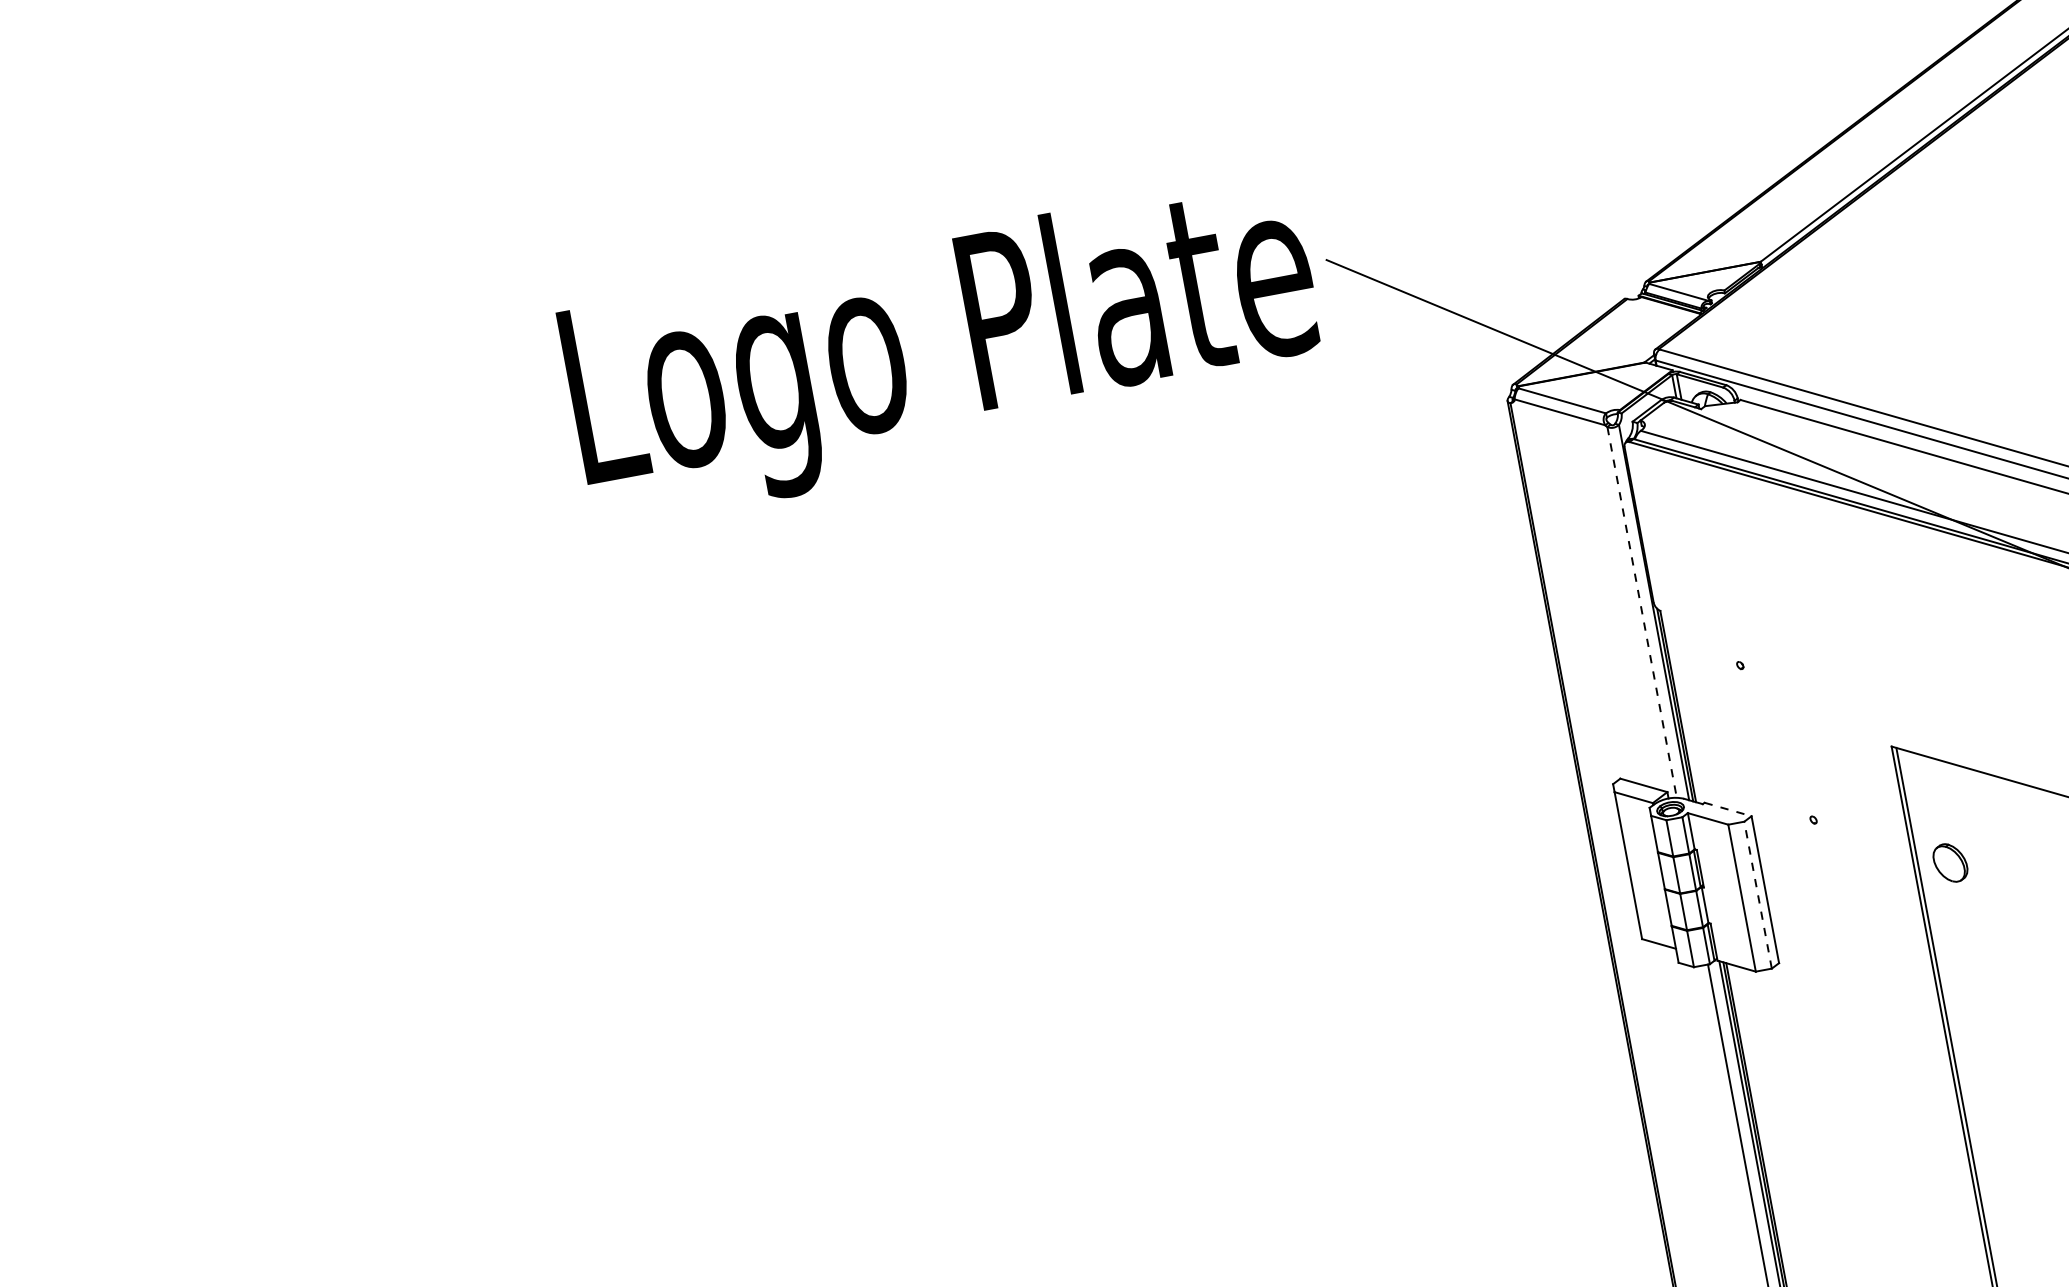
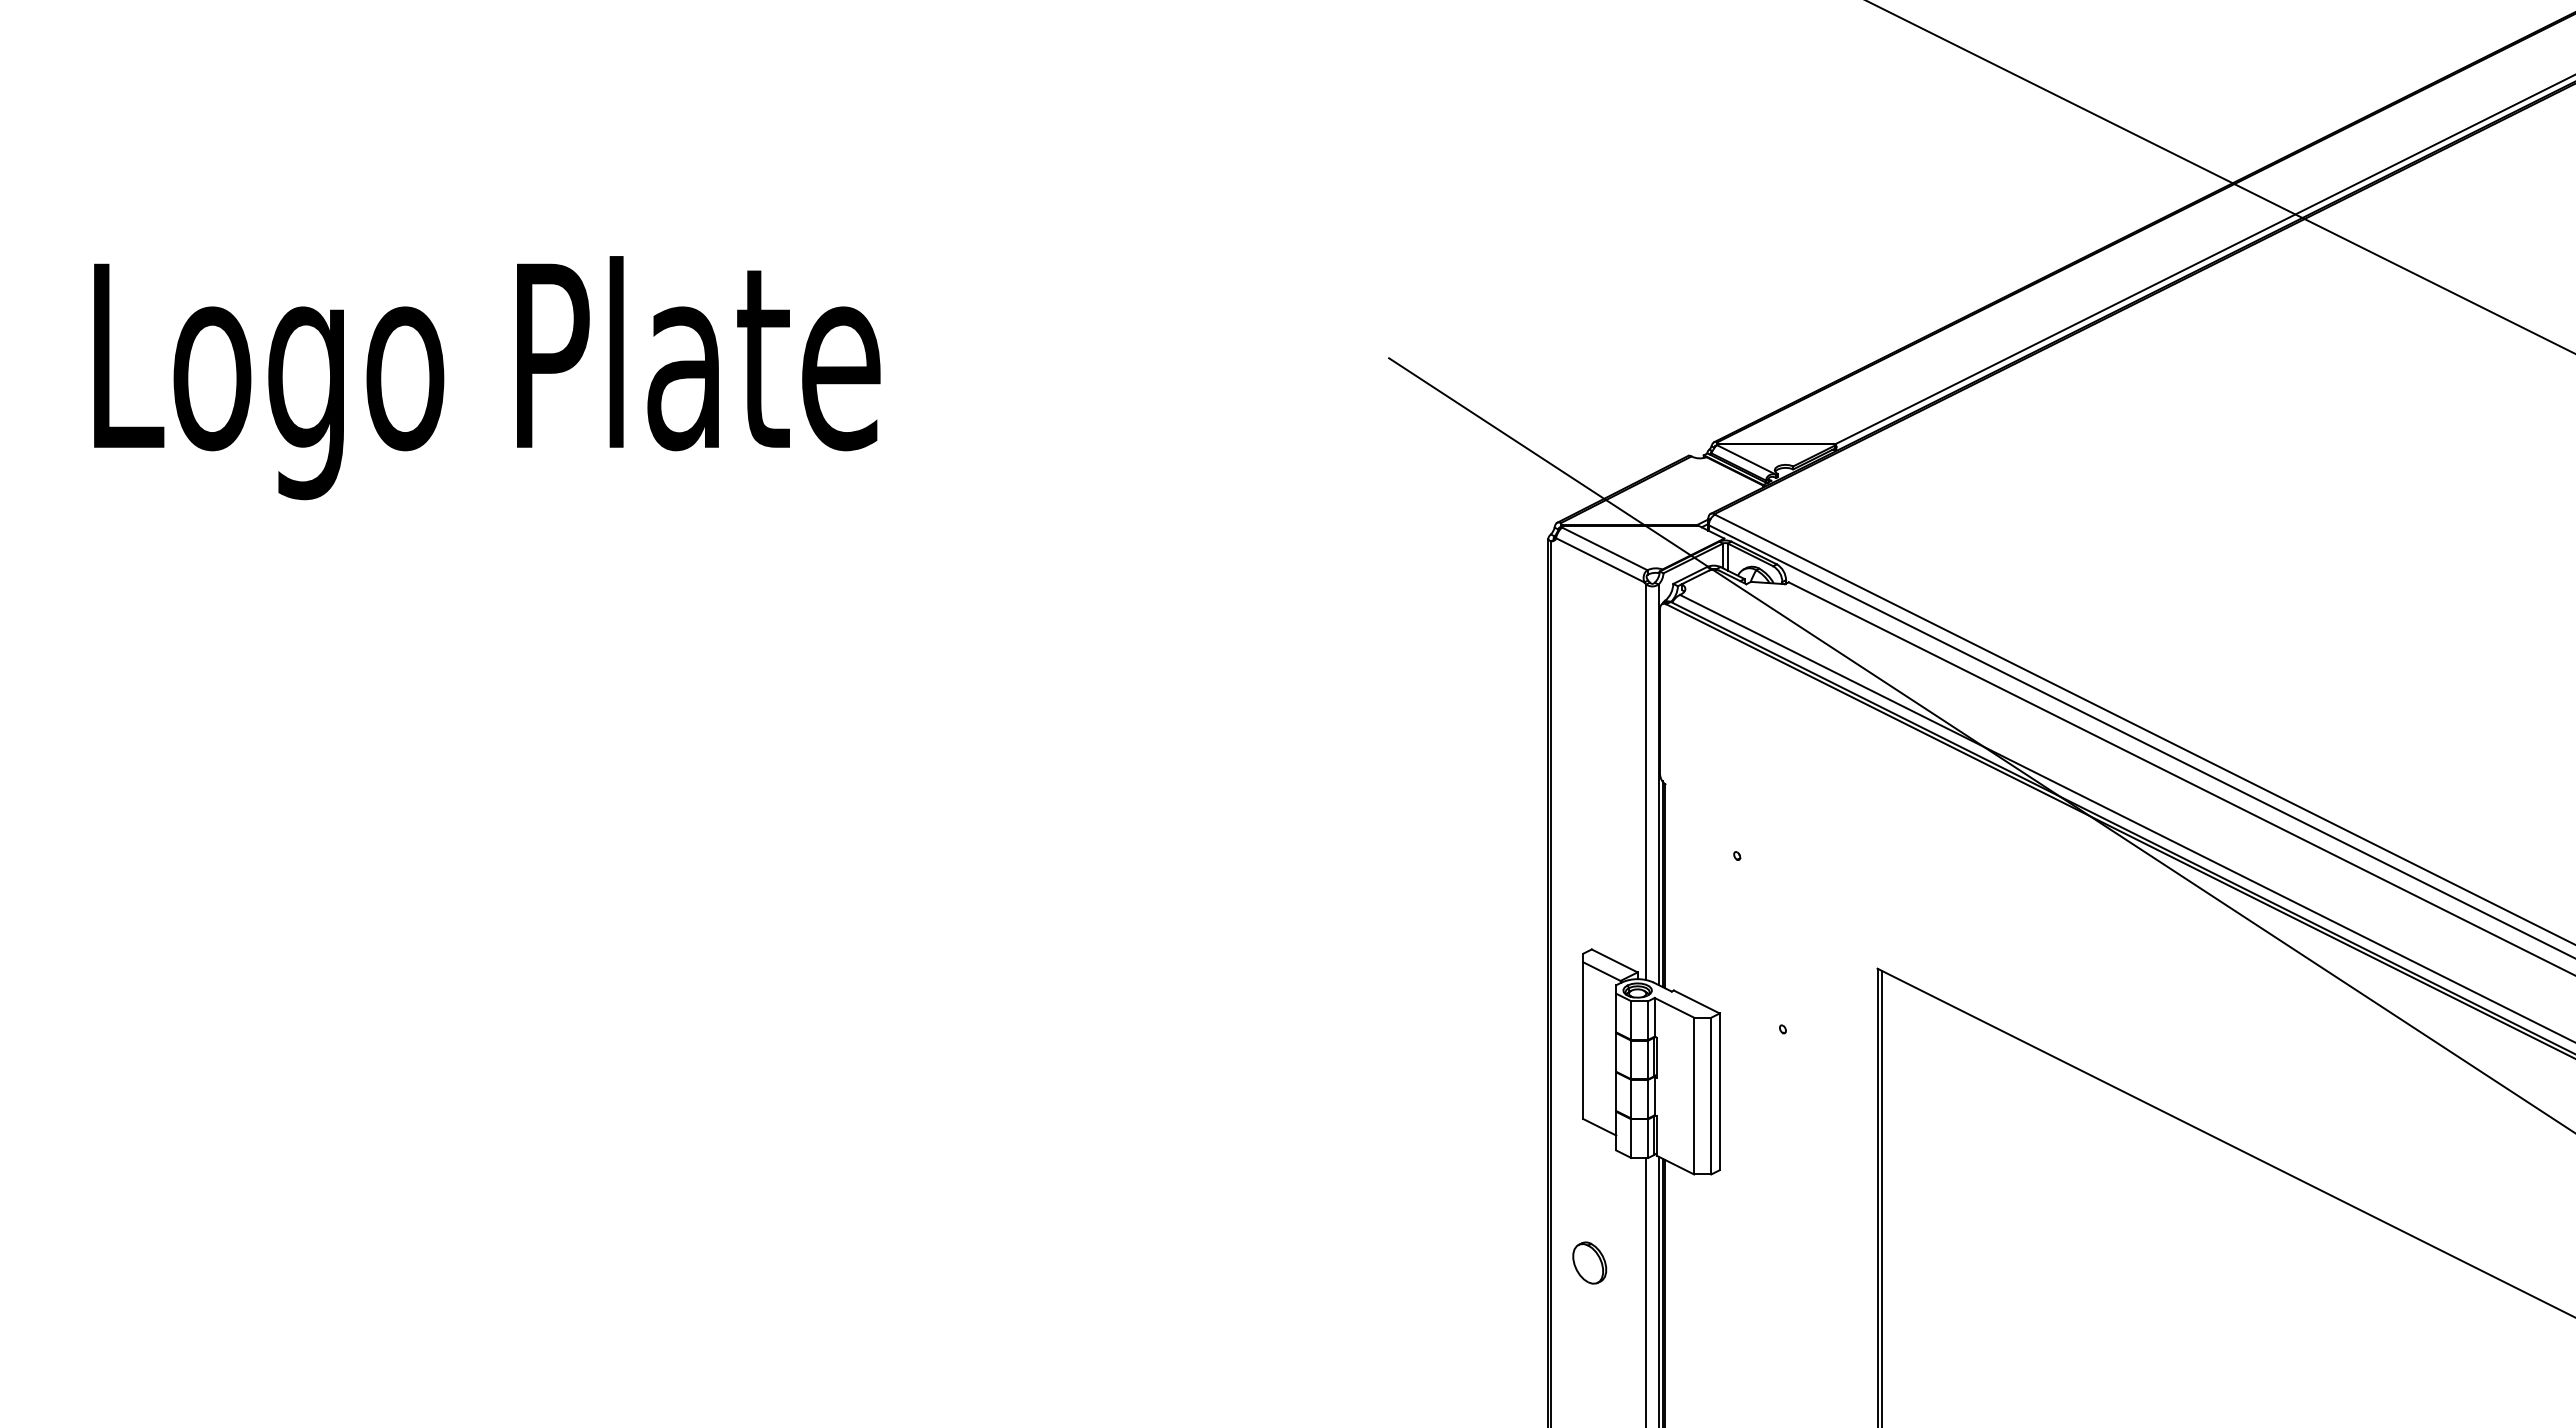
text: (944, 351) -> (487, 378), moved
line: (1642, 612) -> (1646, 782), dashed -> solid
line: (1727, 810) -> (1696, 1002), dashed -> solid
part: (1950, 862) -> (1589, 1262), moved
line: (1758, 894) -> (1711, 1095), dashed -> solid

